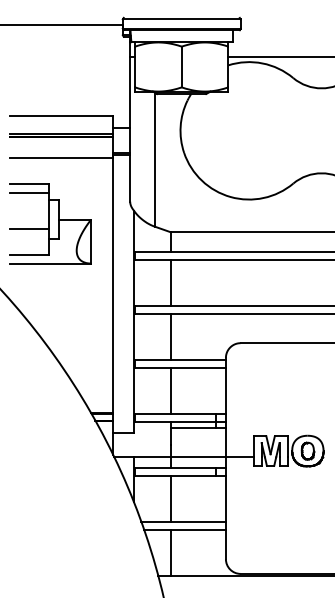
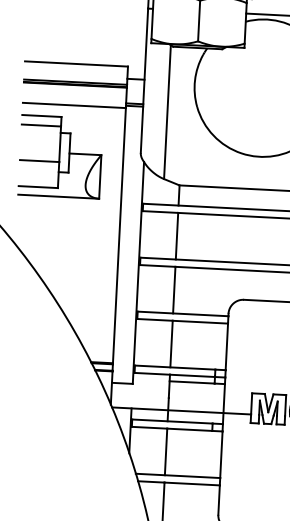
part: (50, 223) -> (60, 156), moved

